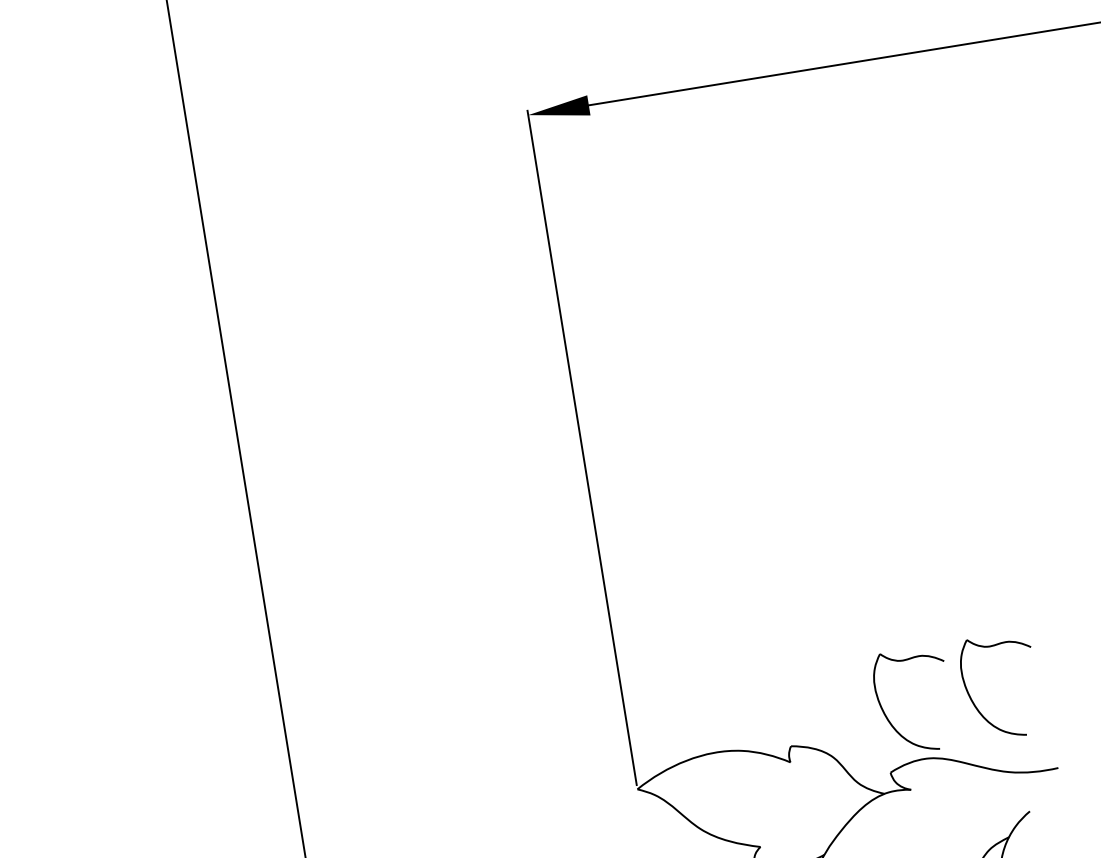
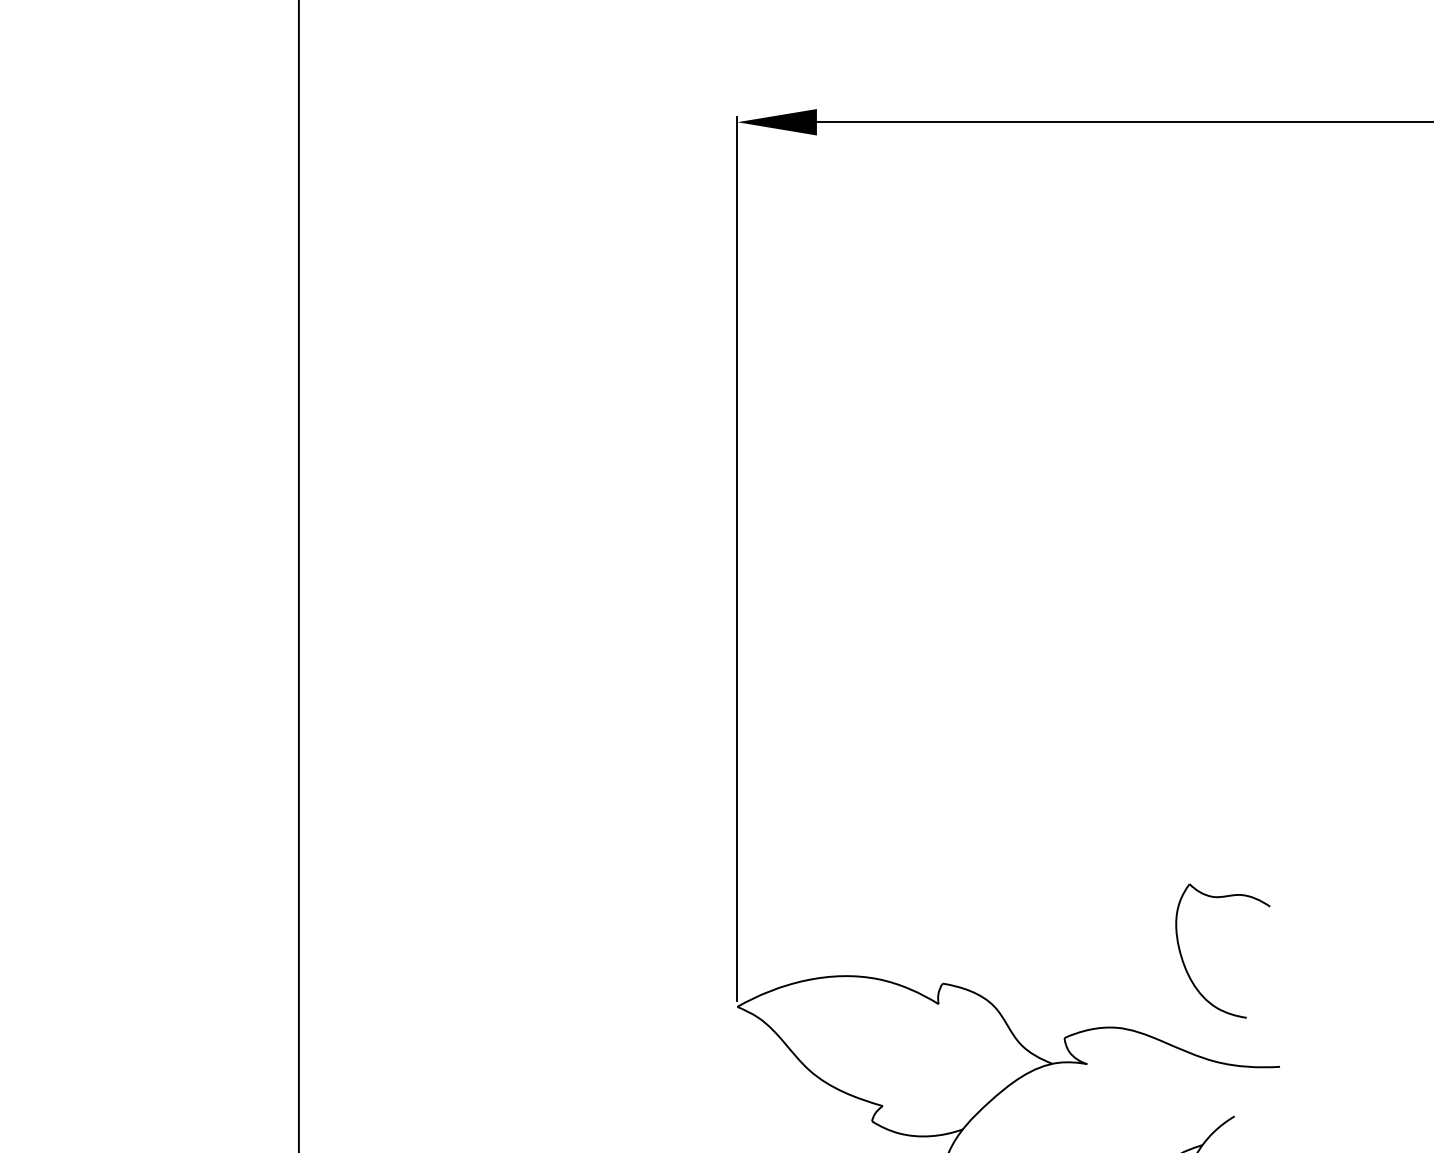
part: (887, 717) -> (1072, 967), removed

